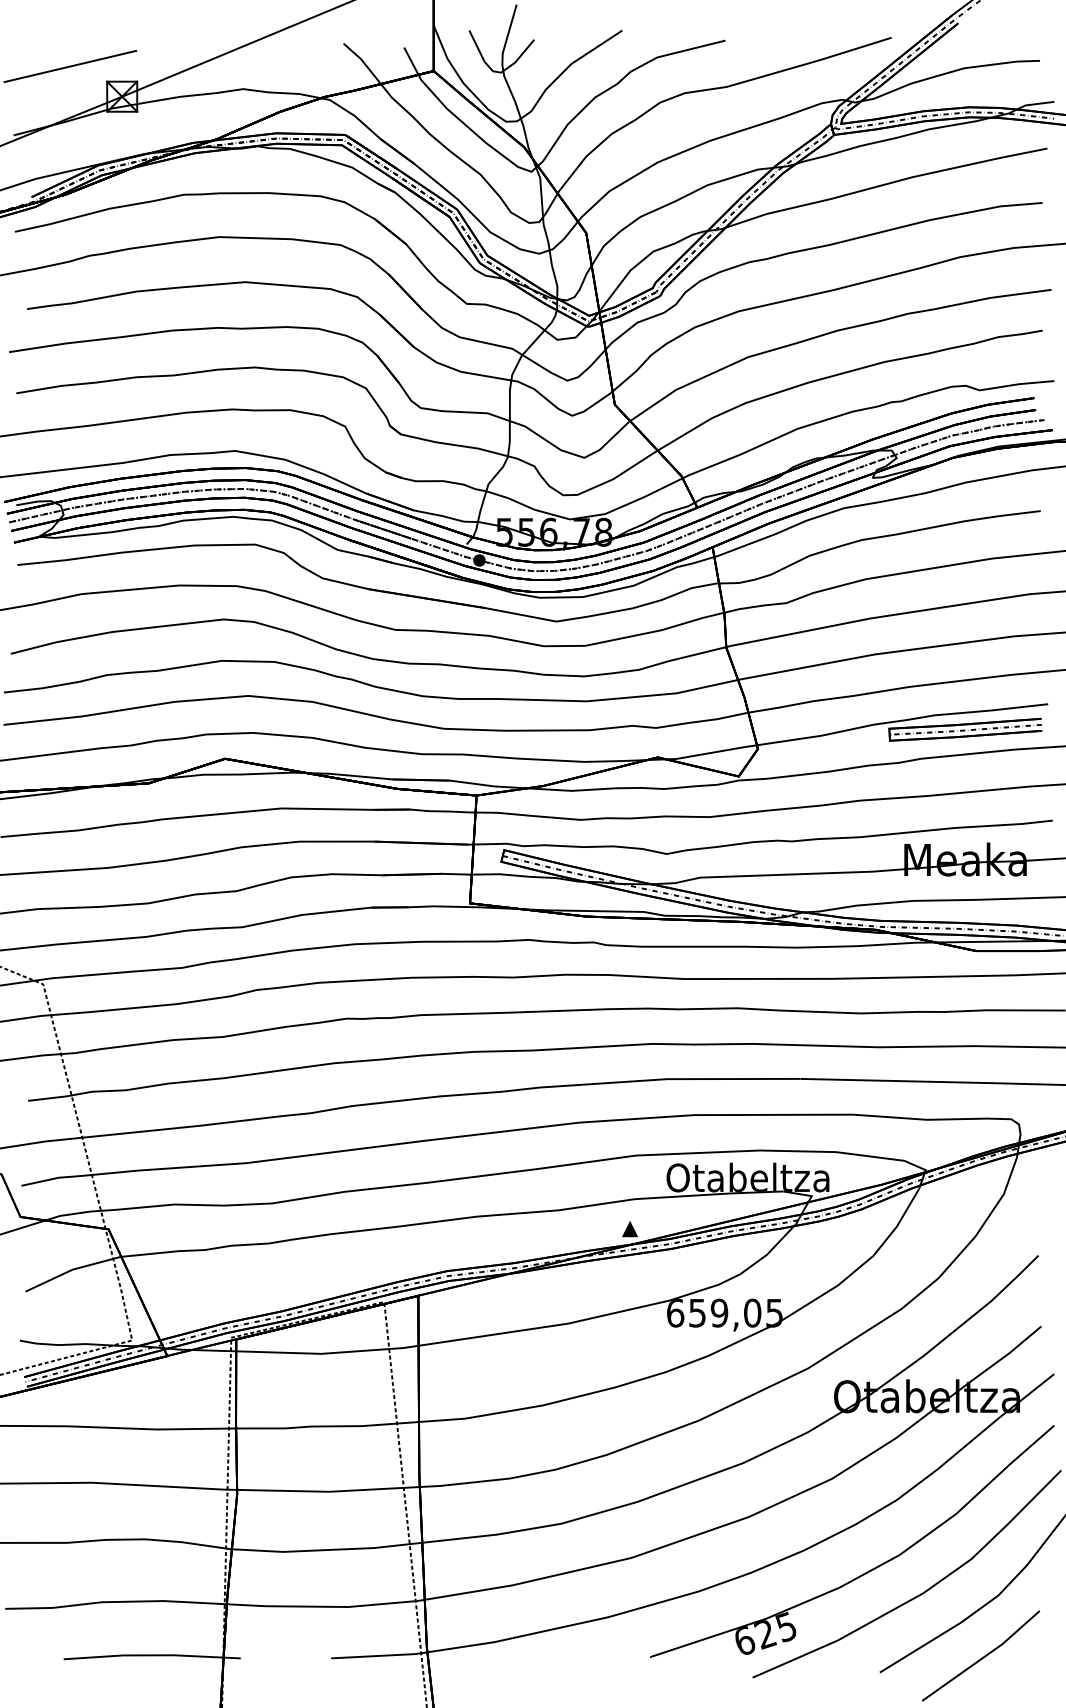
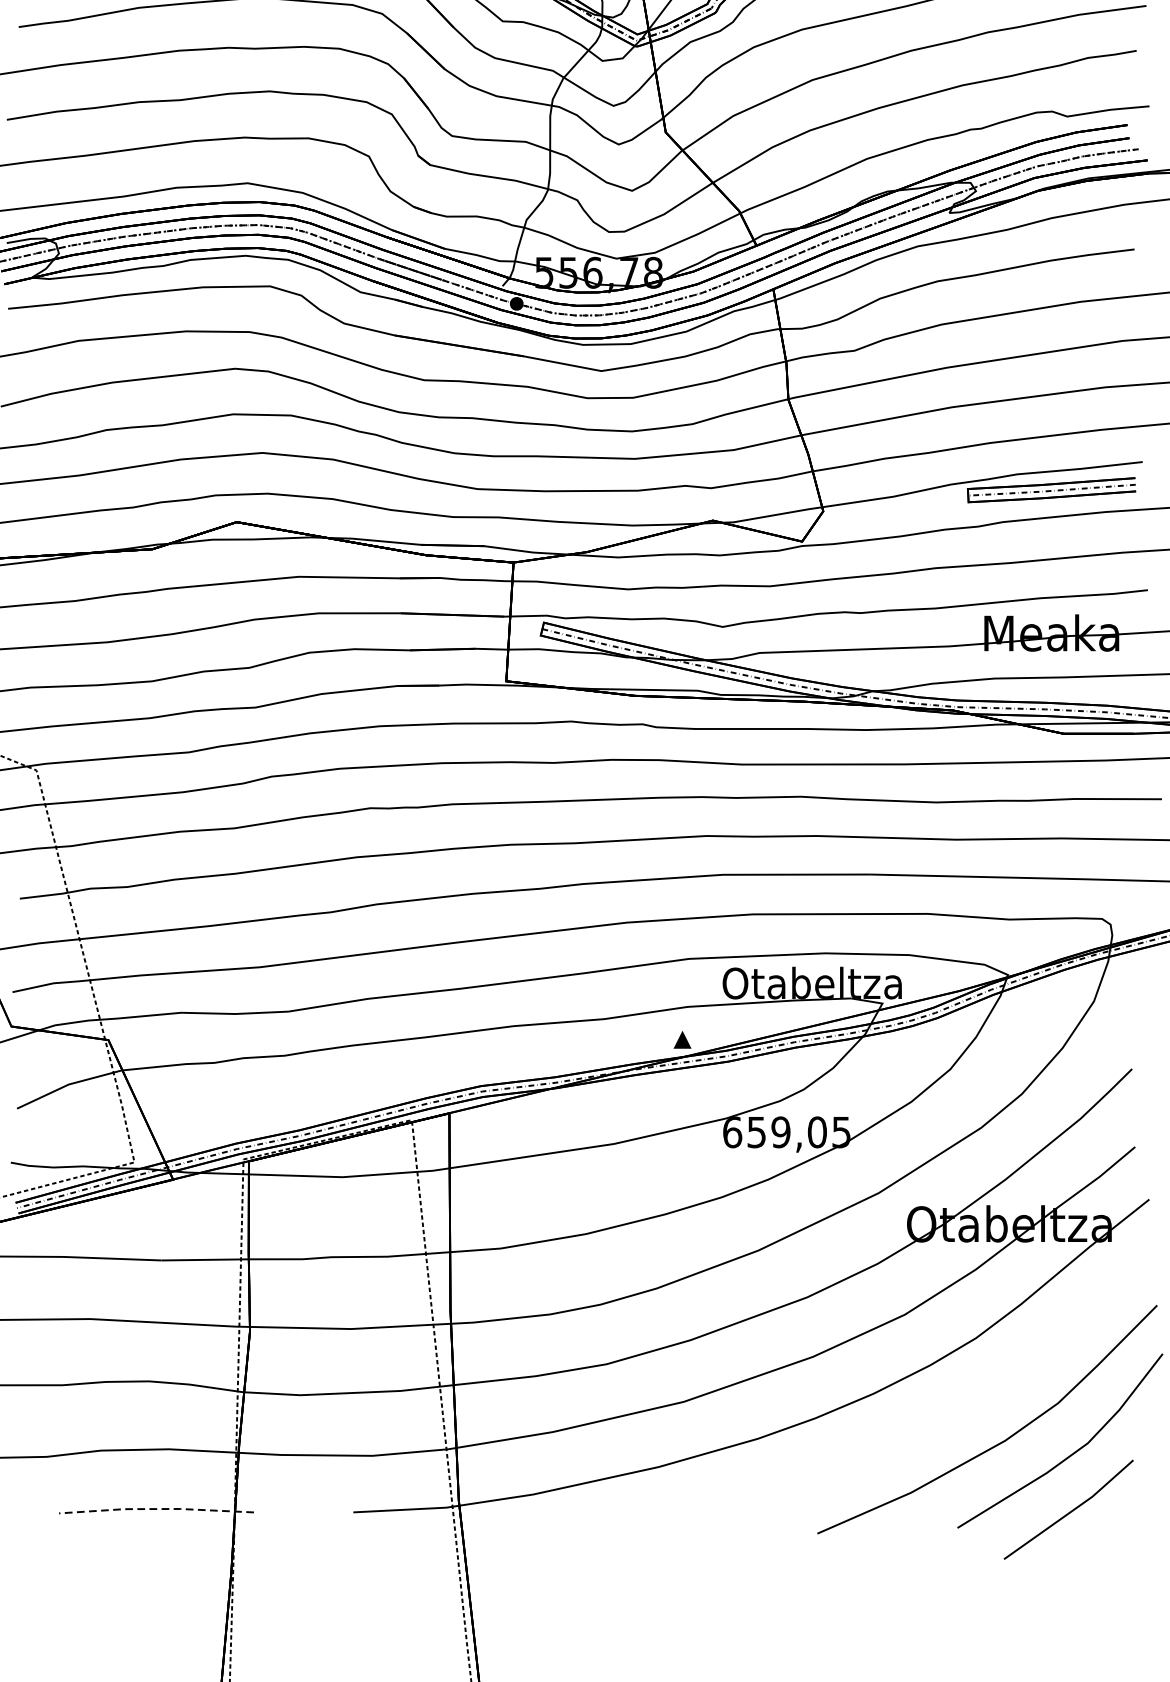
part: (868, 1570) -> (944, 1415), removed
line: (151, 1655) -> (155, 1509), solid -> dashed

